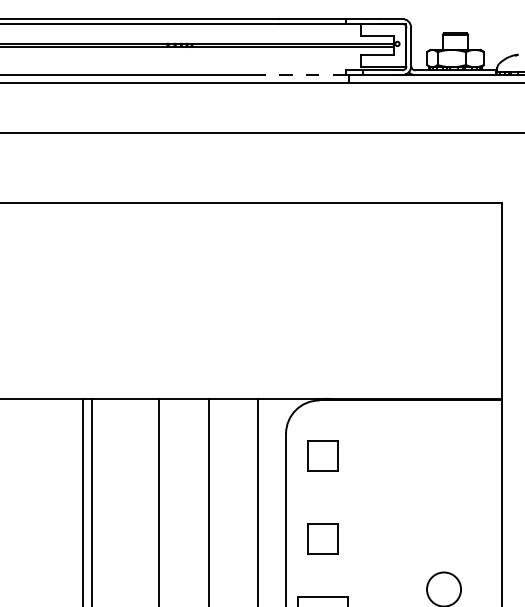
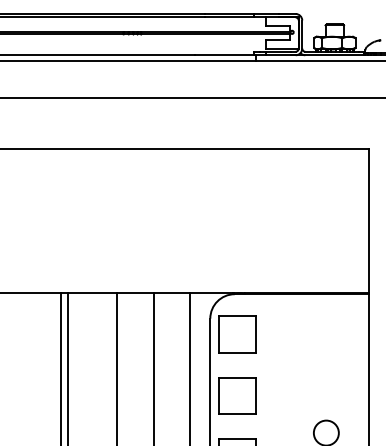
line: (305, 75) -> (224, 55), dashed -> solid
part: (322, 455) -> (237, 334), size x1.67
part: (322, 538) -> (237, 395), size x1.67

